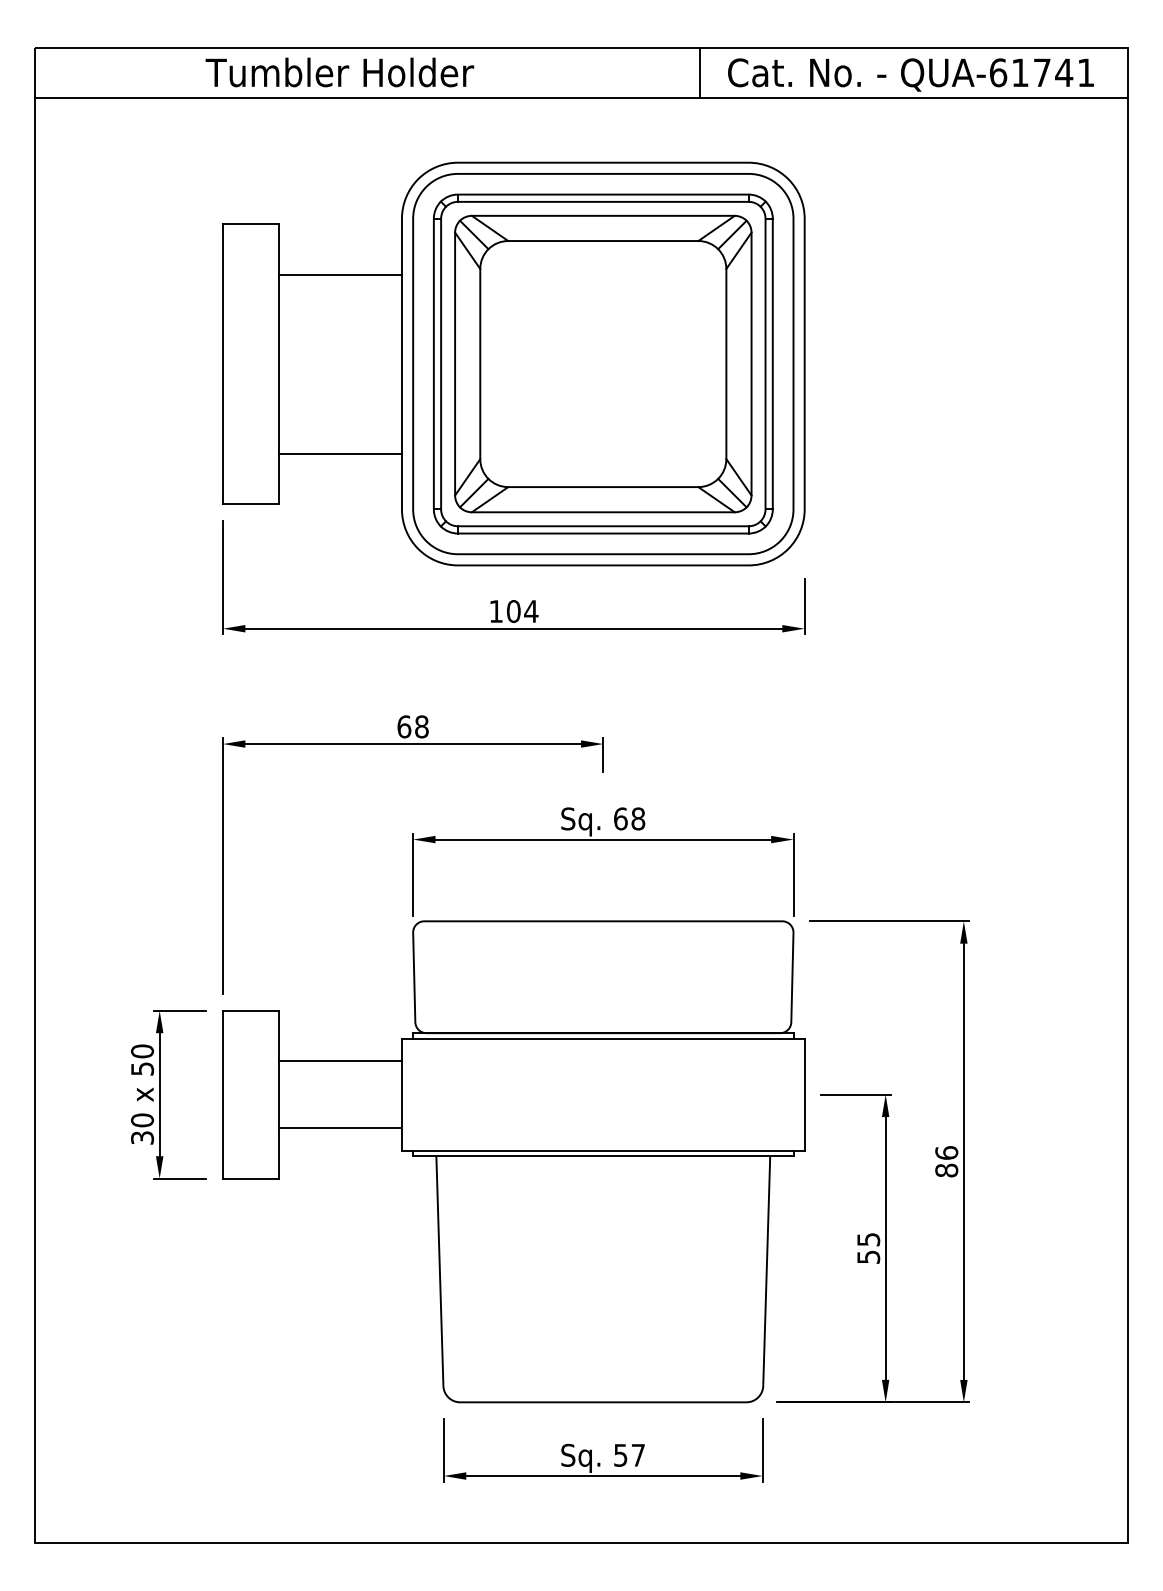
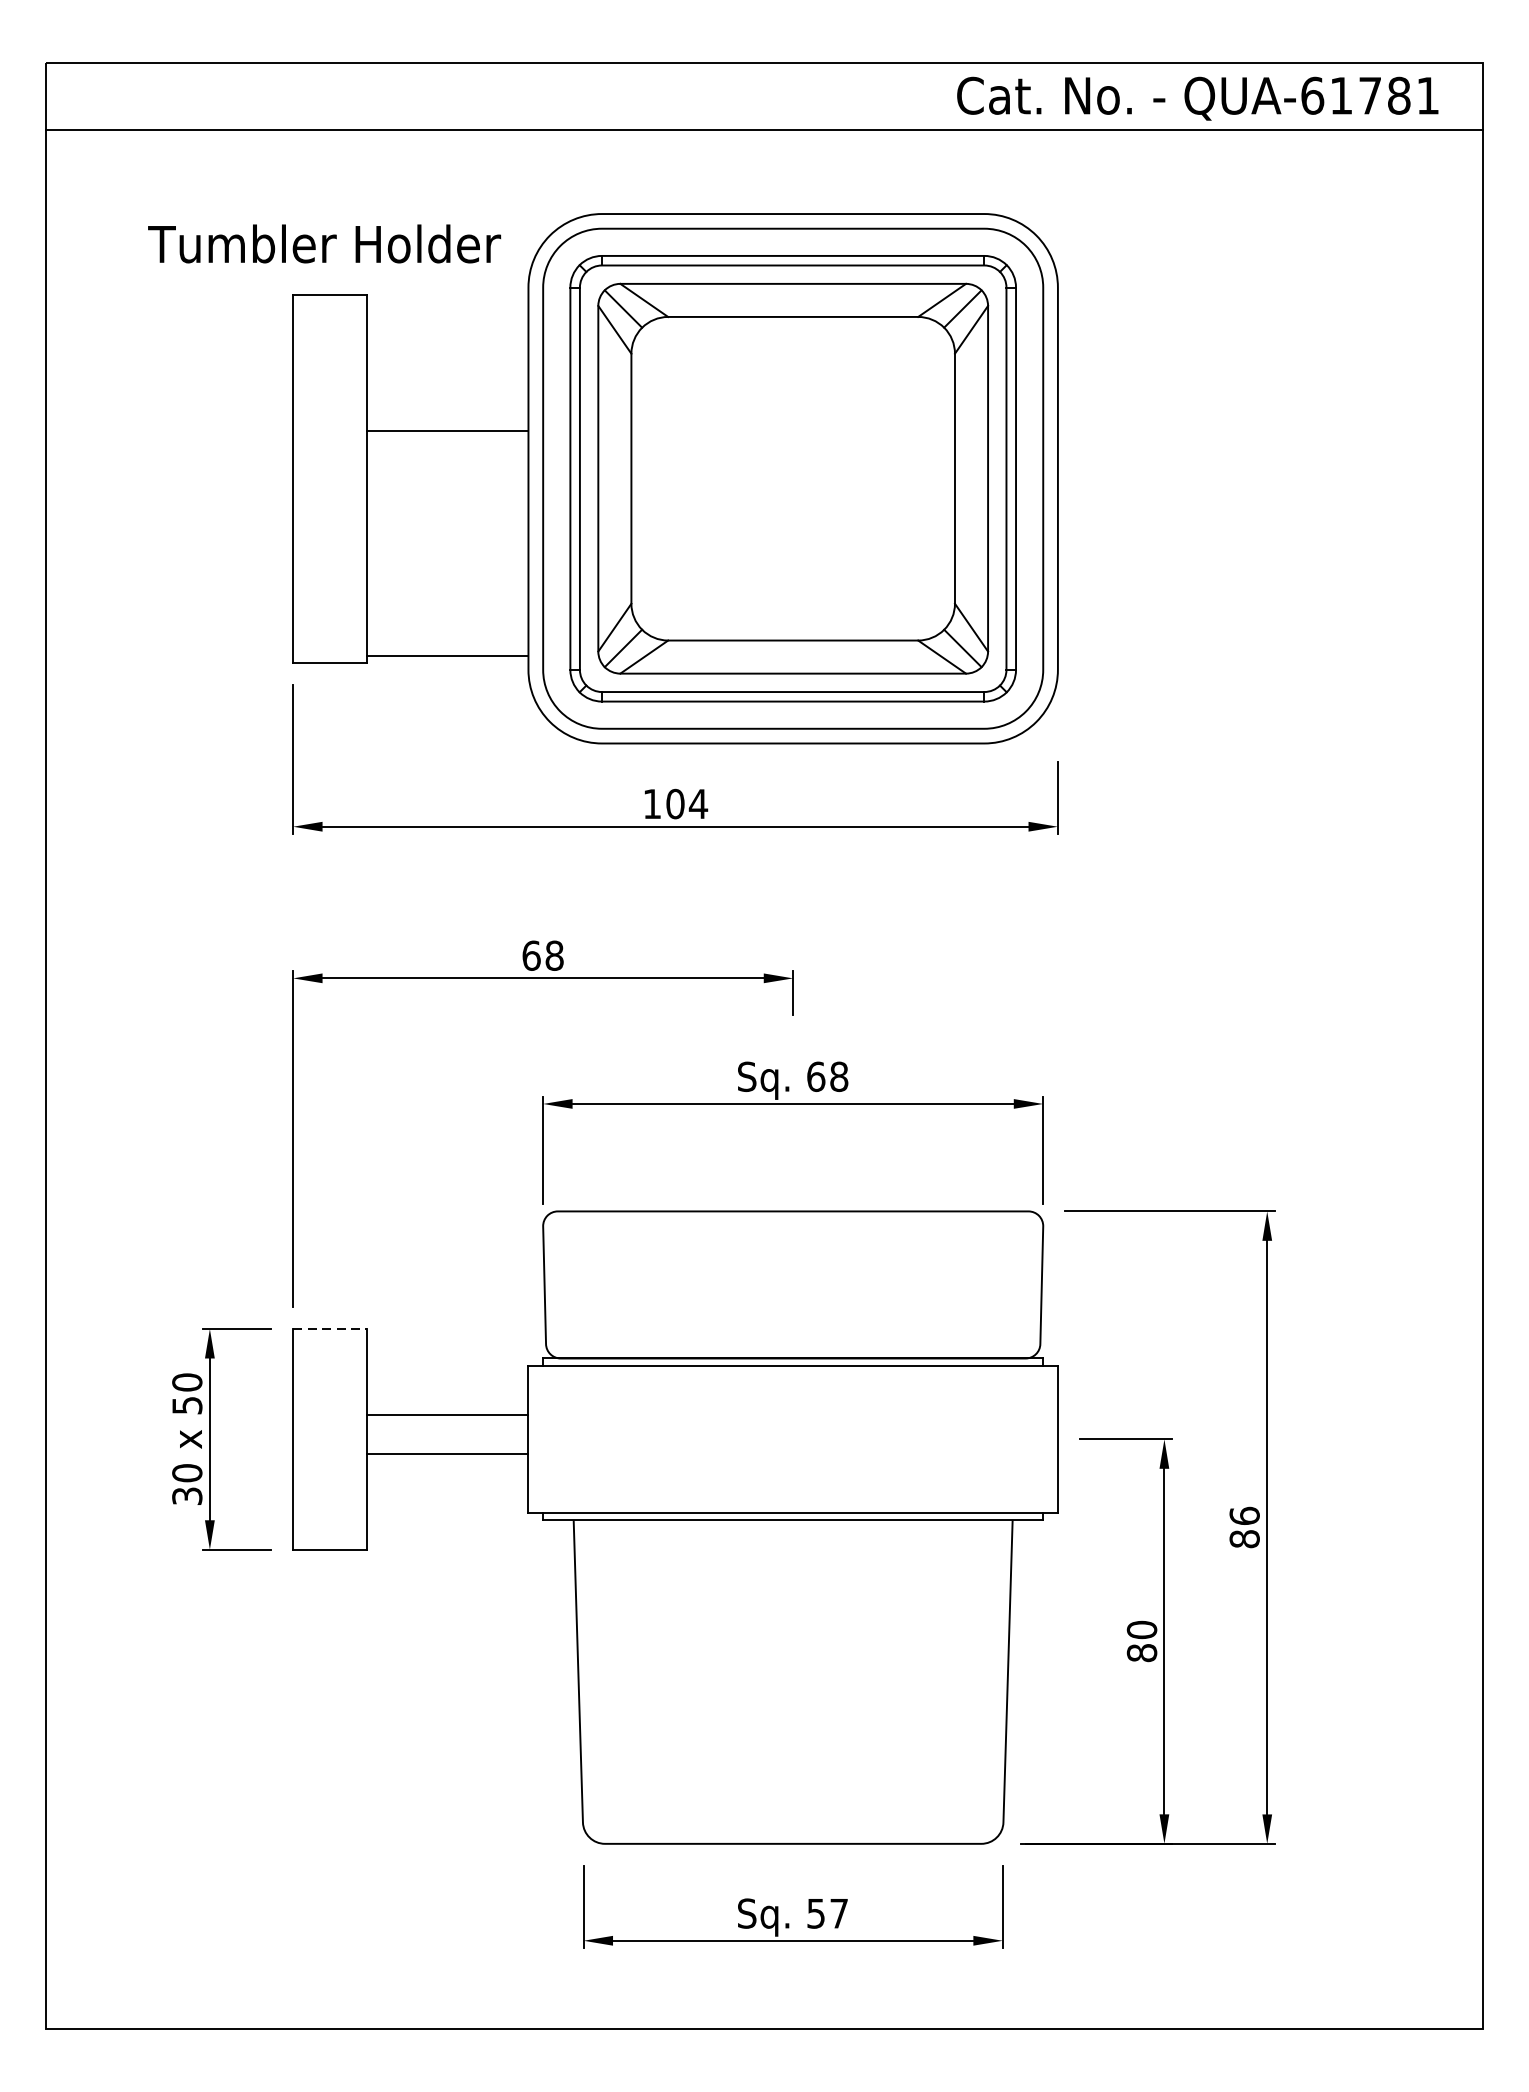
text: (339, 72) -> (324, 243), moved
line: (700, 72) -> (920, 95), removed
text: (1064, 72) -> (1399, 95), QUA-61741 -> QUA-61781
line: (339, 274) -> (446, 430), moved
line: (339, 453) -> (446, 655), moved
line: (250, 1010) -> (329, 1328), solid -> dashed
line: (339, 1061) -> (446, 1454), moved
line: (339, 1128) -> (446, 1415), moved
text: (868, 1248) -> (1141, 1641), 55 -> 80

